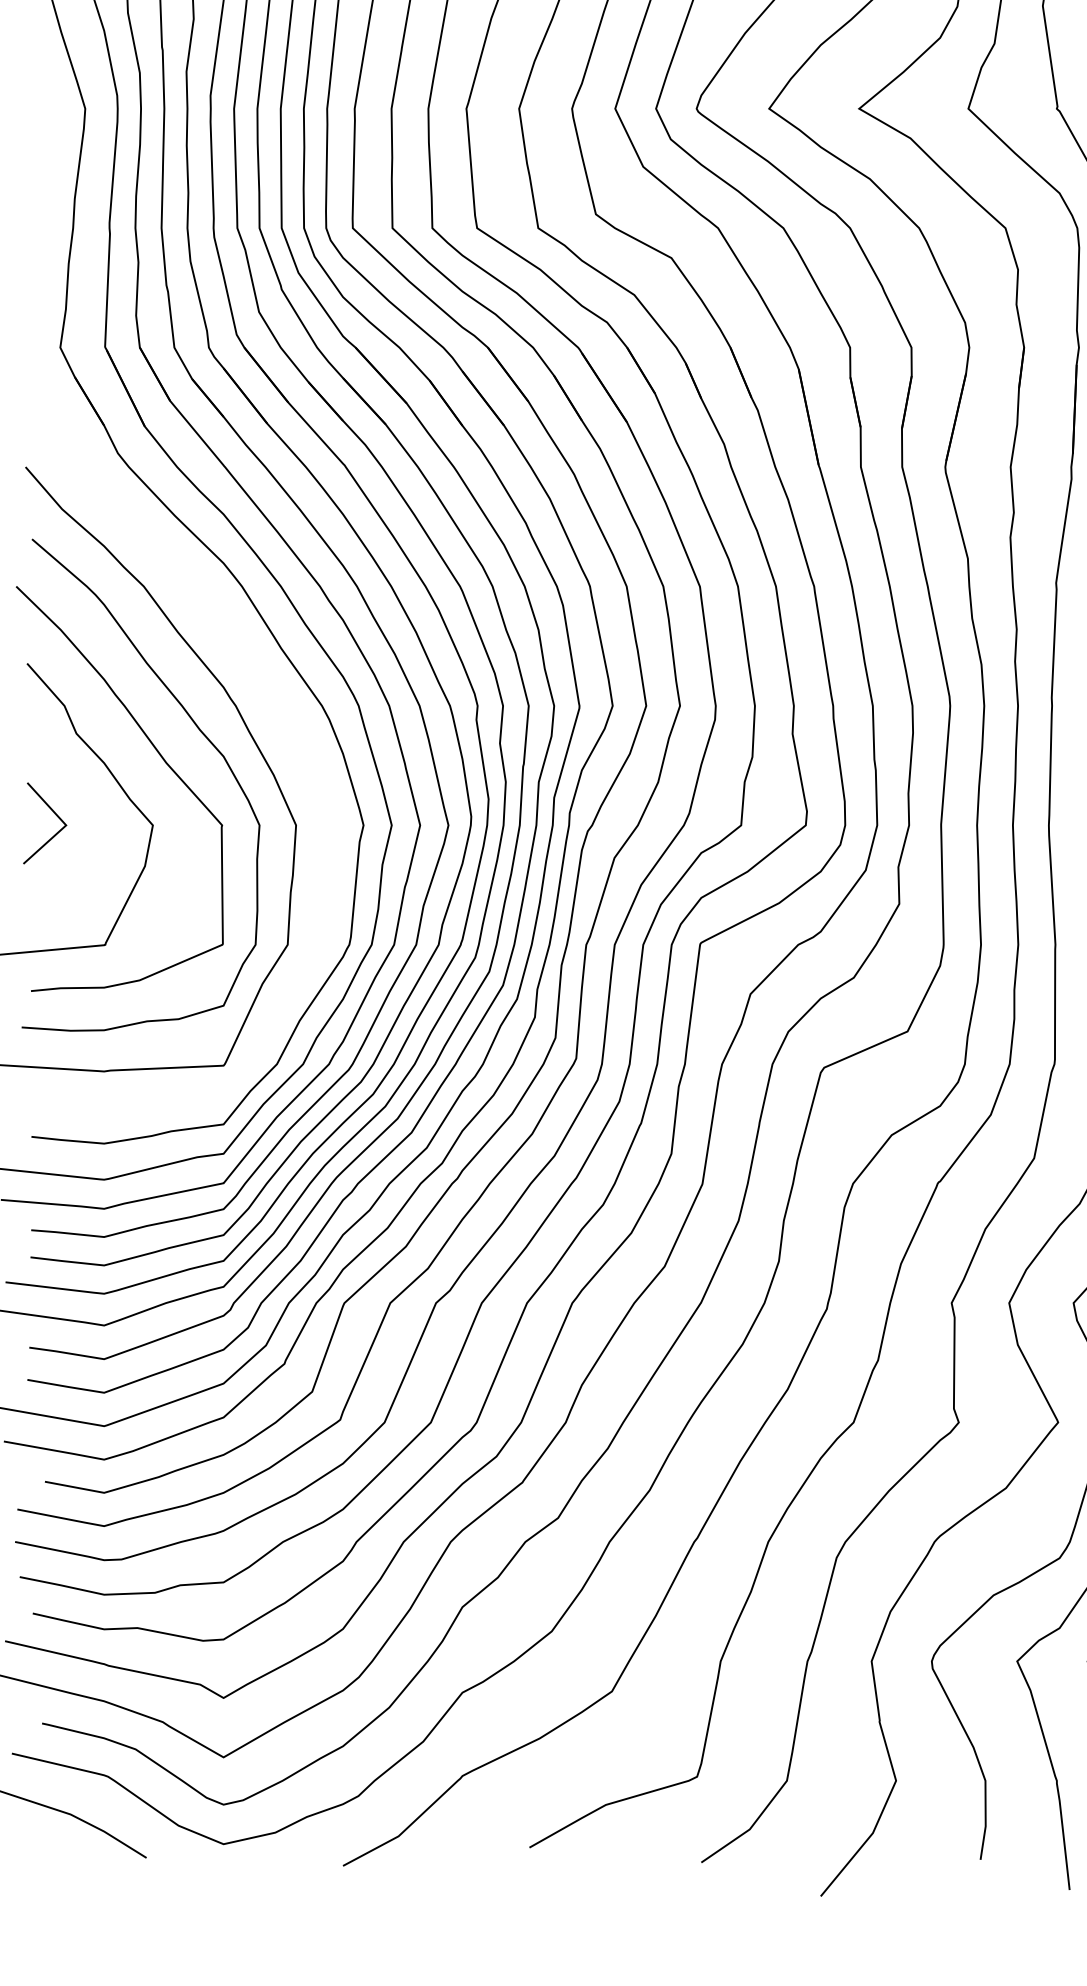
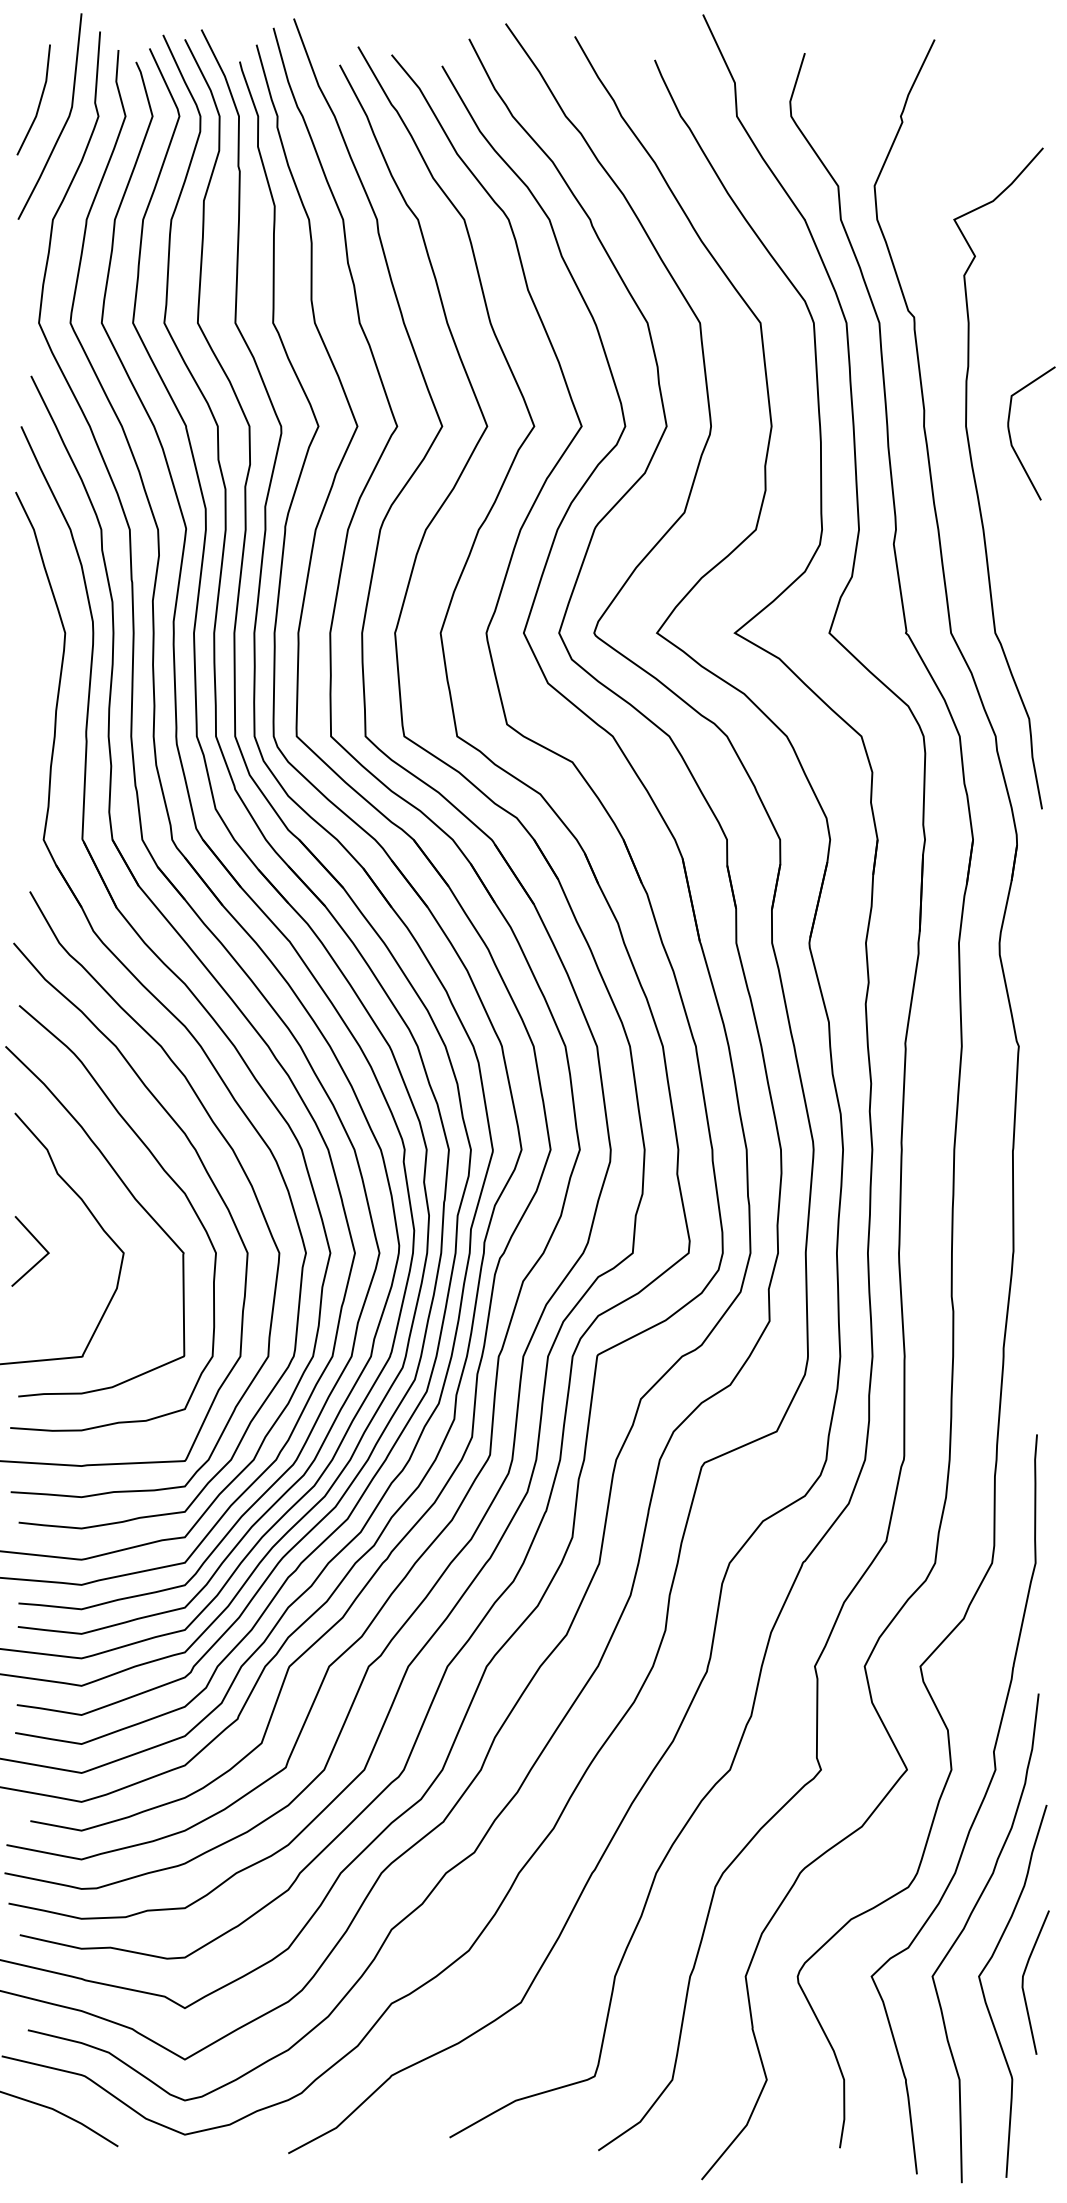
curve: (267, 691) -> (222, 1137), added

